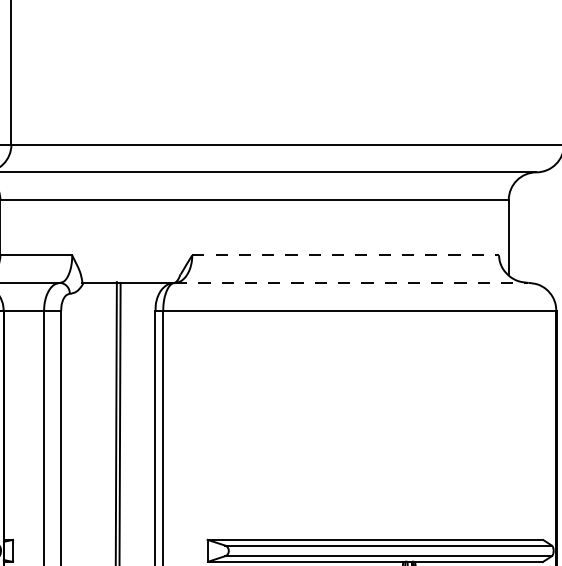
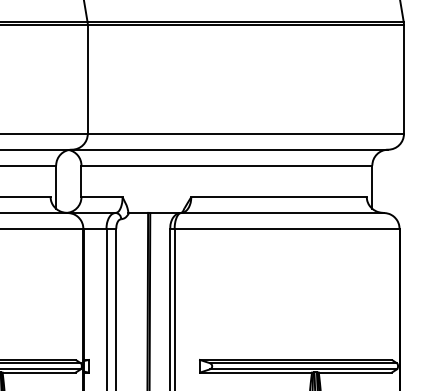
line: (346, 255) -> (279, 197), dashed -> solid
line: (353, 282) -> (283, 212), dashed -> solid

